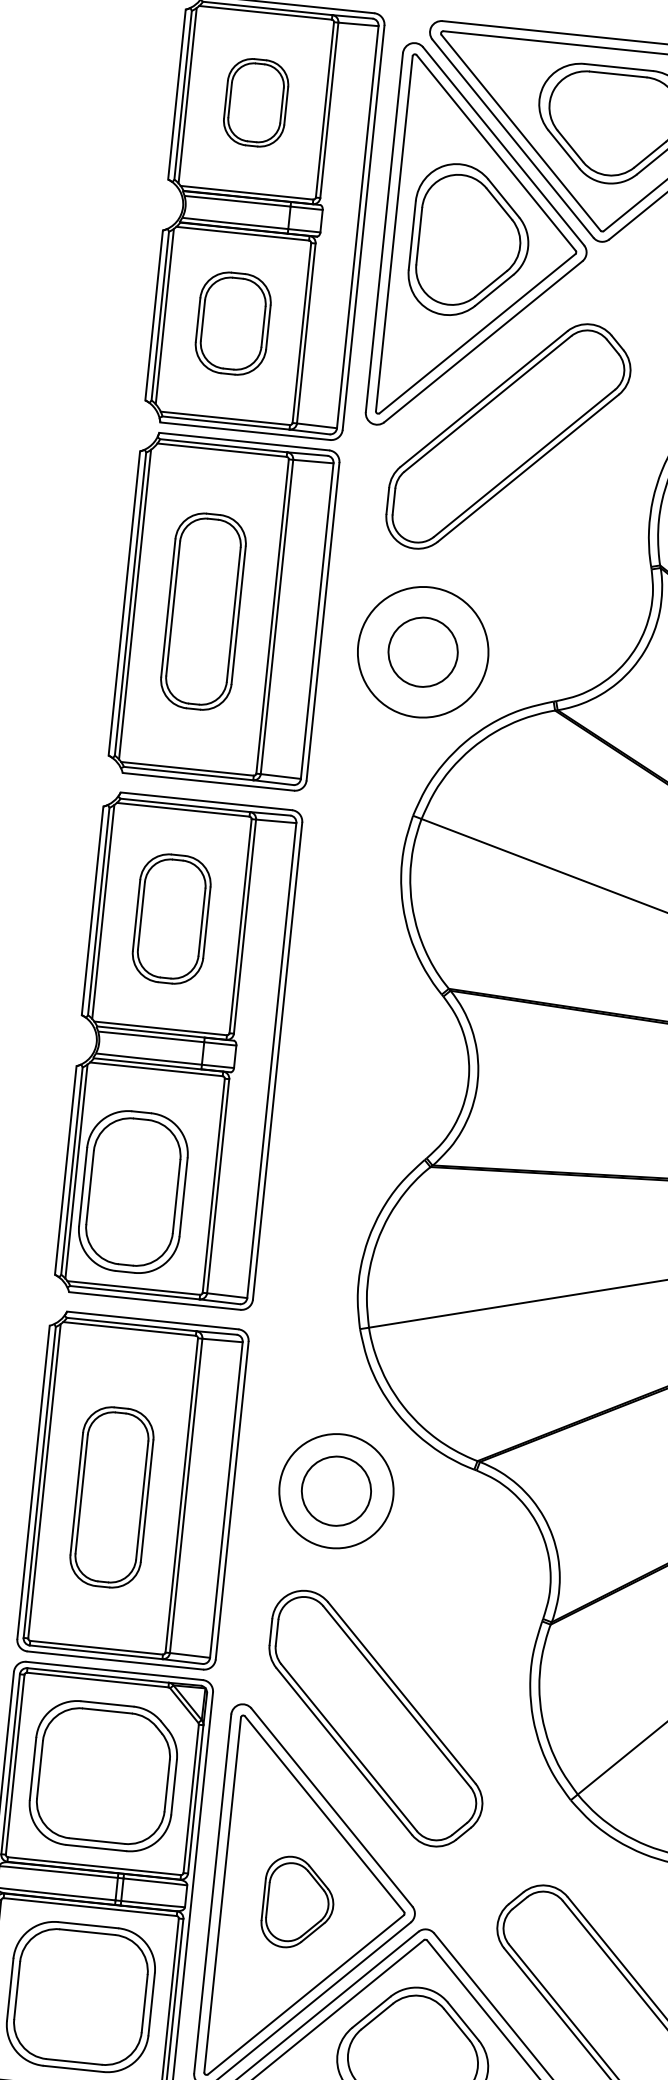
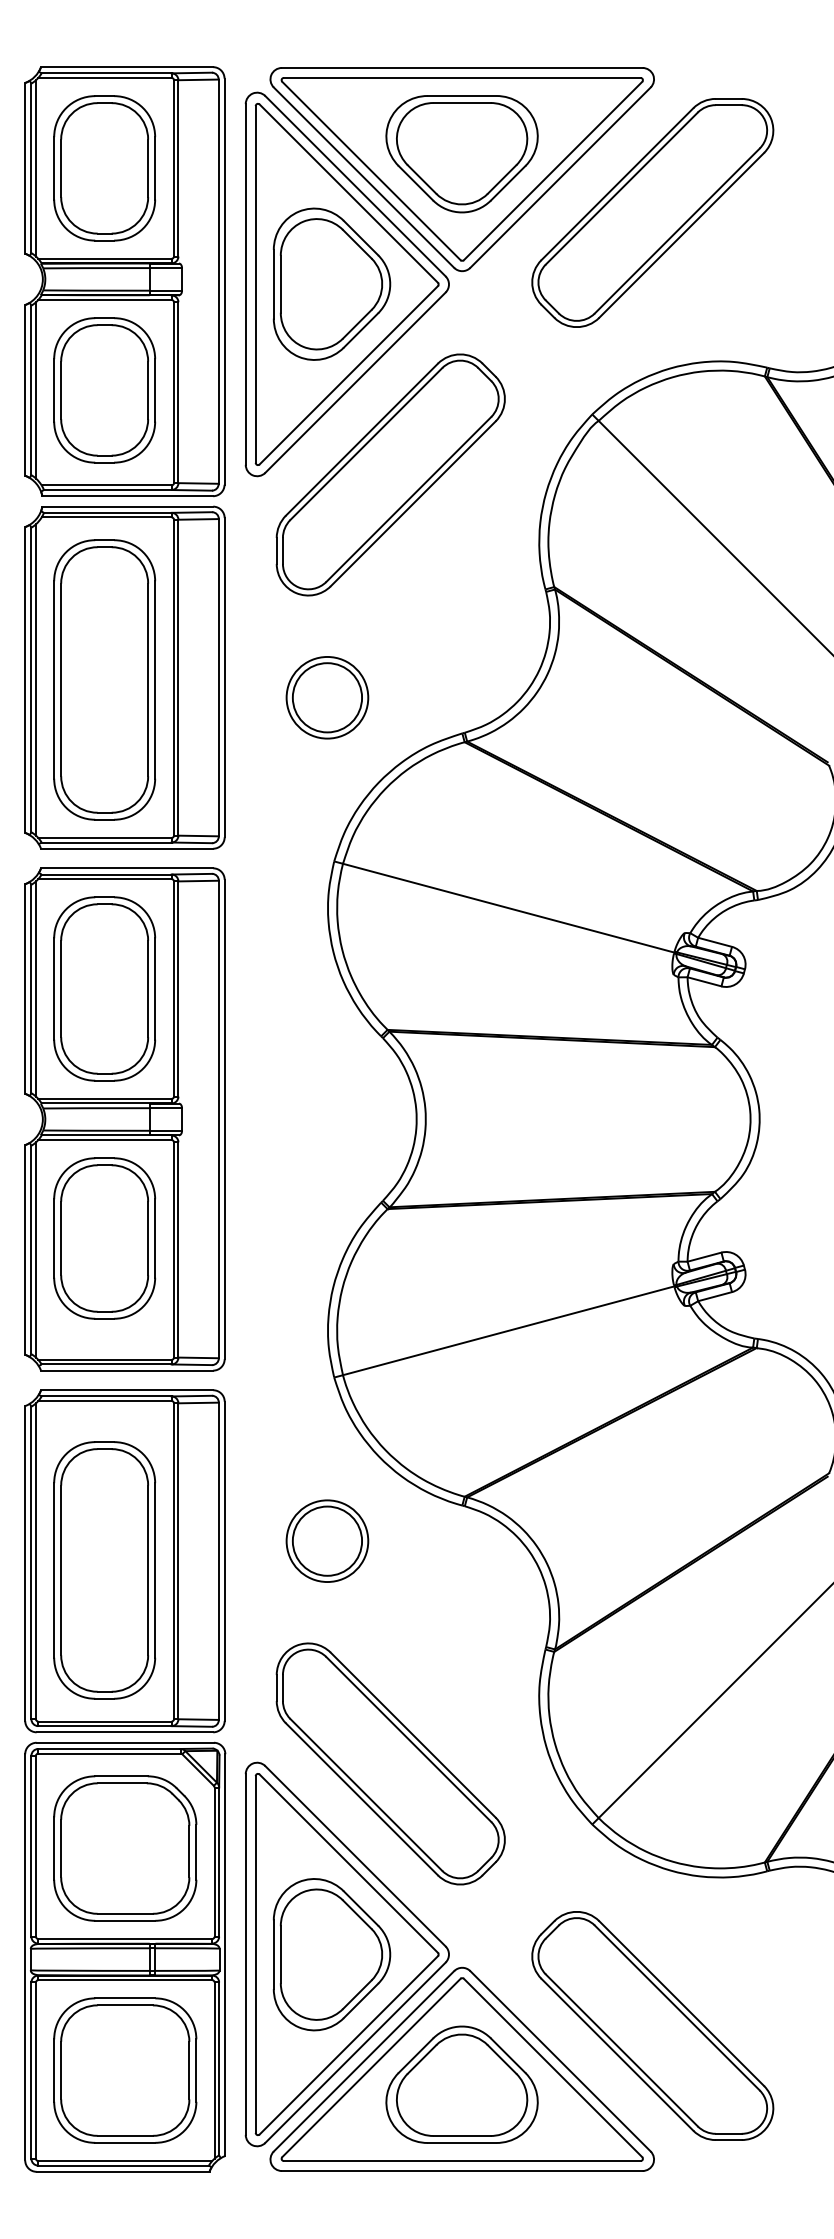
part: (255, 102) -> (104, 168), size x1.67
part: (232, 323) -> (104, 390), size x1.43
part: (203, 611) -> (104, 679), size x1.43
circle: (423, 651) -> (327, 697), size x0.62
part: (171, 918) -> (104, 988), size x1.43
part: (133, 1192) -> (104, 1238), moved
circle: (336, 1491) -> (327, 1541), size x0.71
part: (111, 1497) -> (104, 1570), size x1.43
part: (298, 1902) -> (331, 1954), size x1.67

